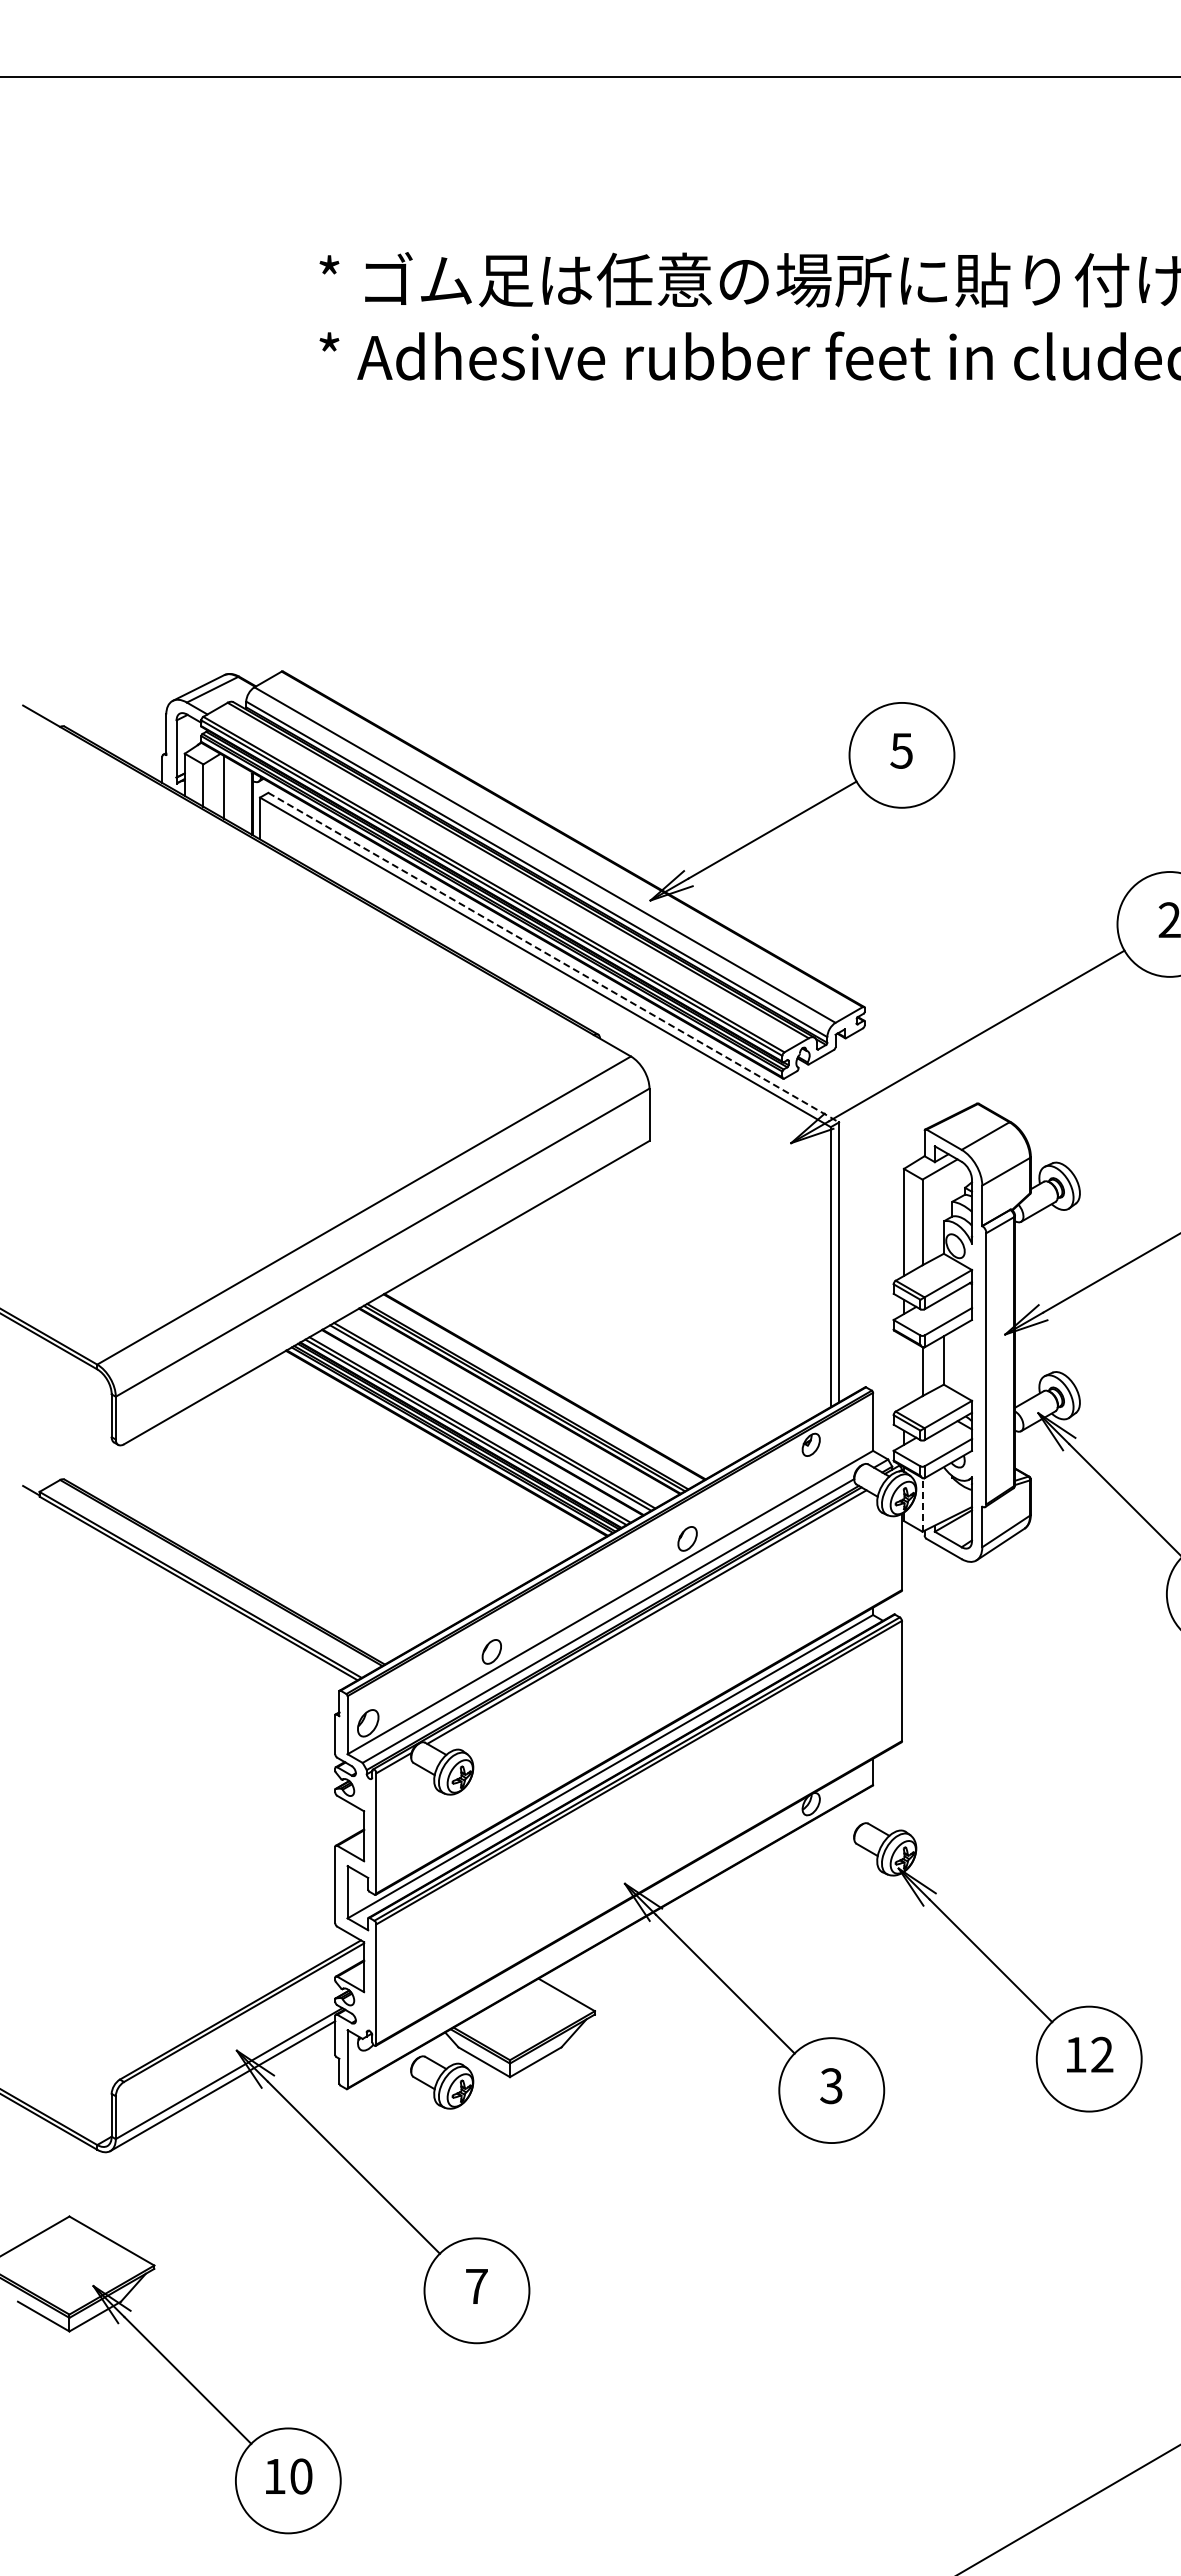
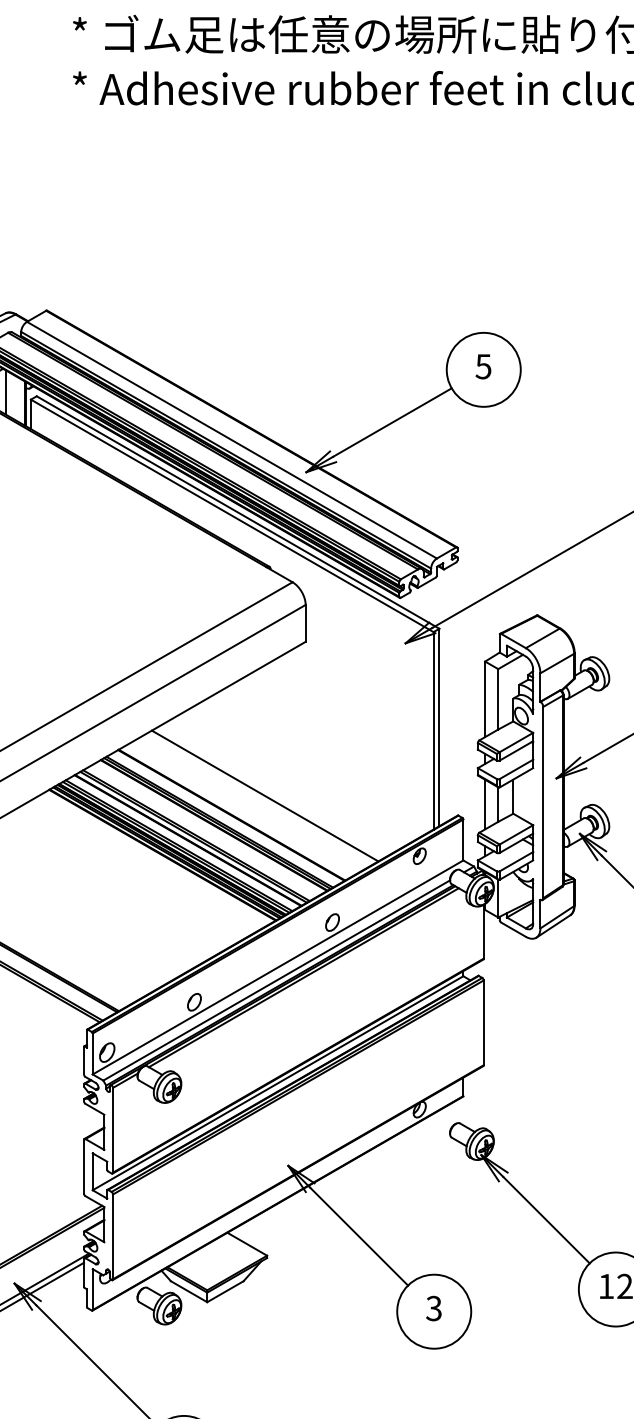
line: (553, 957) -> (237, 512), dashed -> solid
line: (591, 1359) -> (264, 796), added
line: (903, 1371) -> (484, 804), added
line: (922, 1504) -> (498, 898), dashed -> solid

